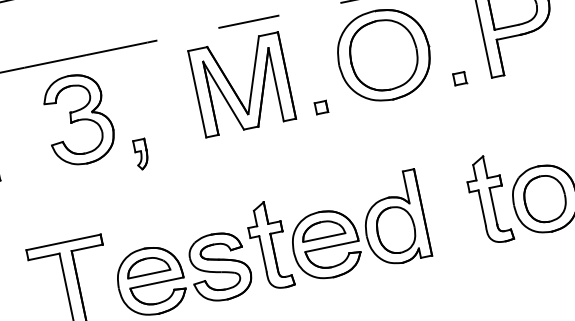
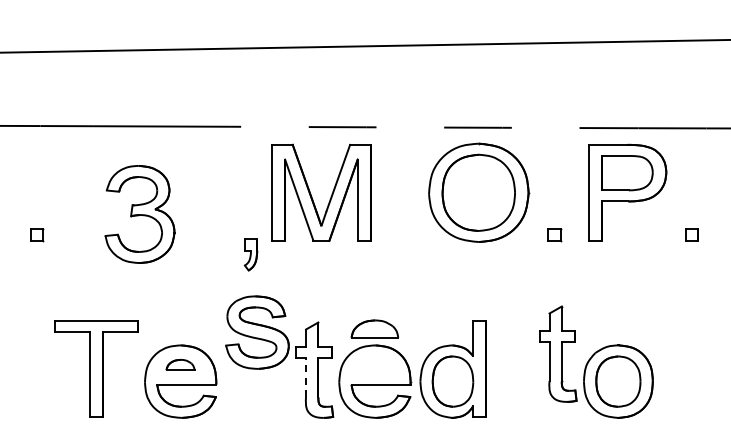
part: (321, 107) -> (400, 234), removed
part: (78, 119) -> (139, 214), moved
part: (141, 154) -> (250, 254), moved
part: (488, 199) -> (558, 353), moved
part: (322, 229) -> (374, 328), moved
line: (263, 253) -> (306, 377), solid -> dashed
part: (147, 265) -> (180, 364), size x0.6
part: (220, 266) -> (257, 332), moved

